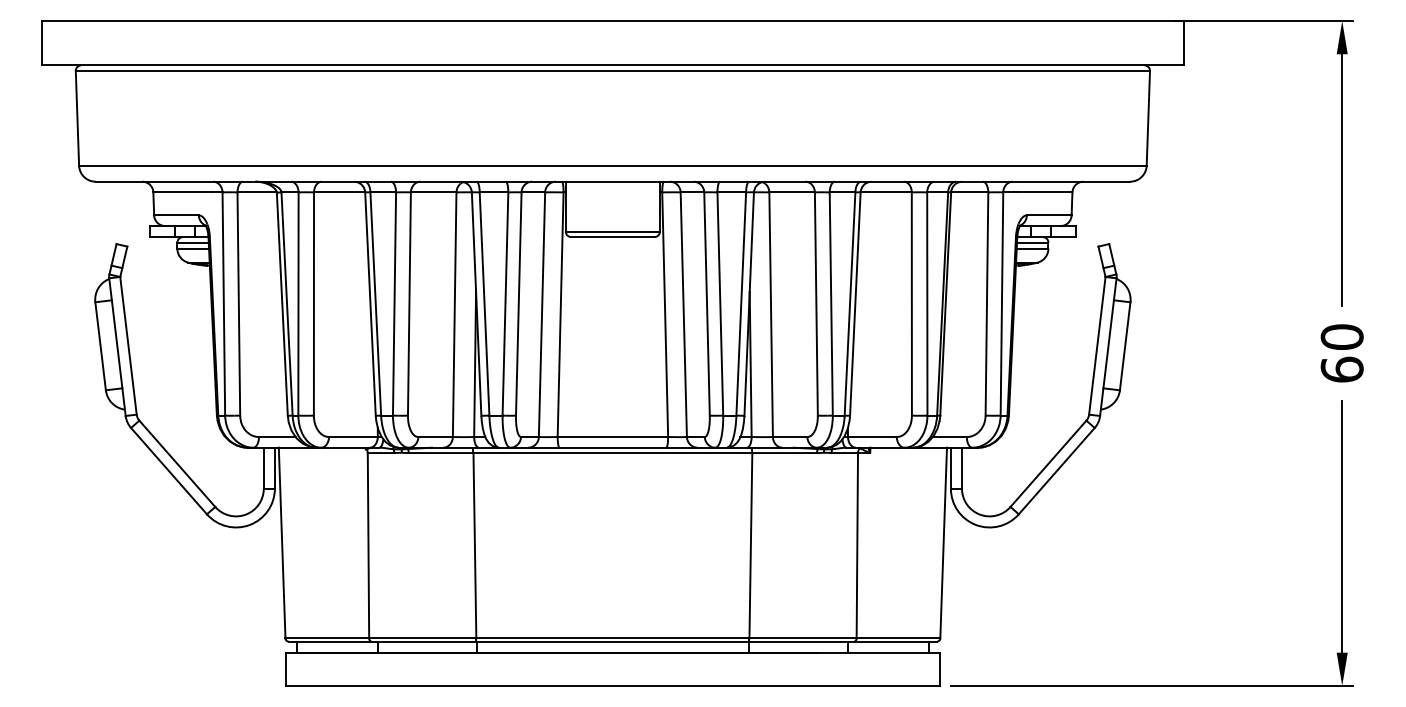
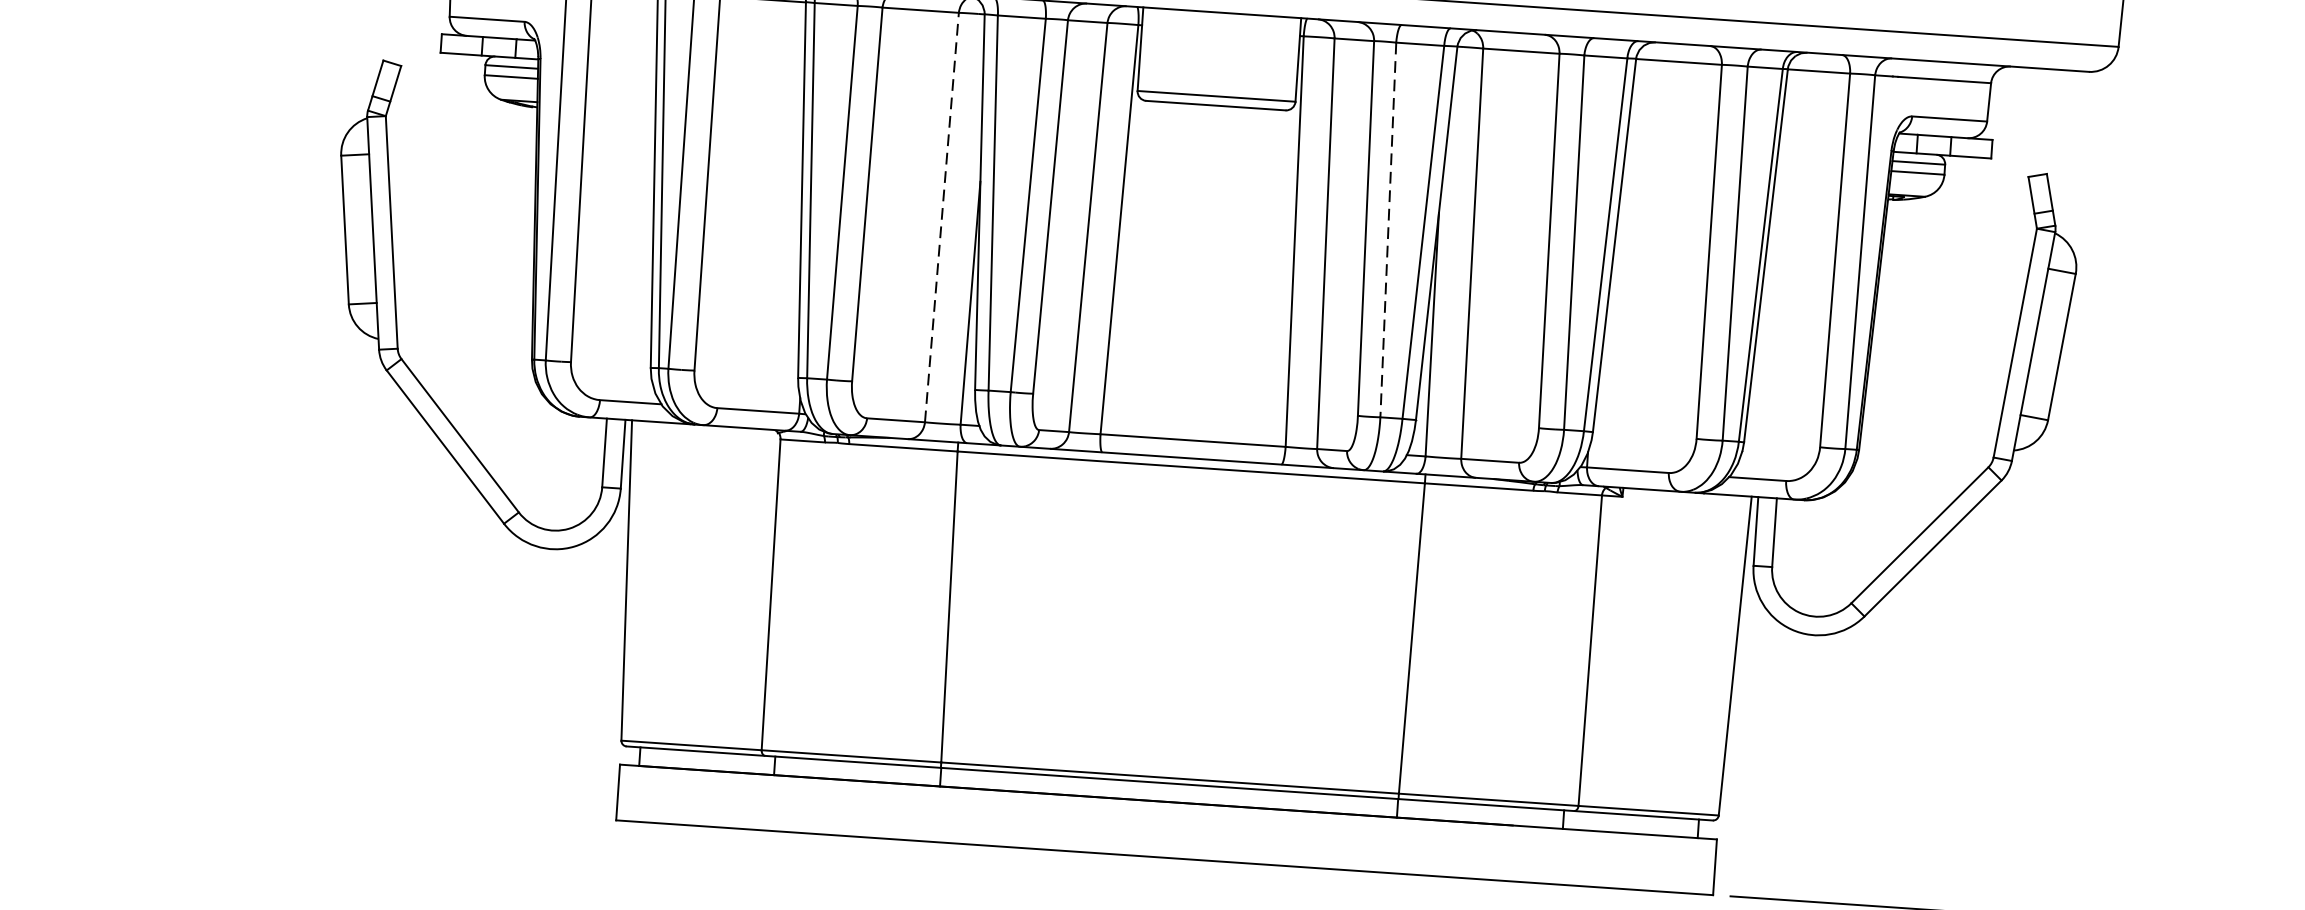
line: (720, 304) -> (1388, 230), solid -> dashed
line: (454, 314) -> (941, 217), solid -> dashed

